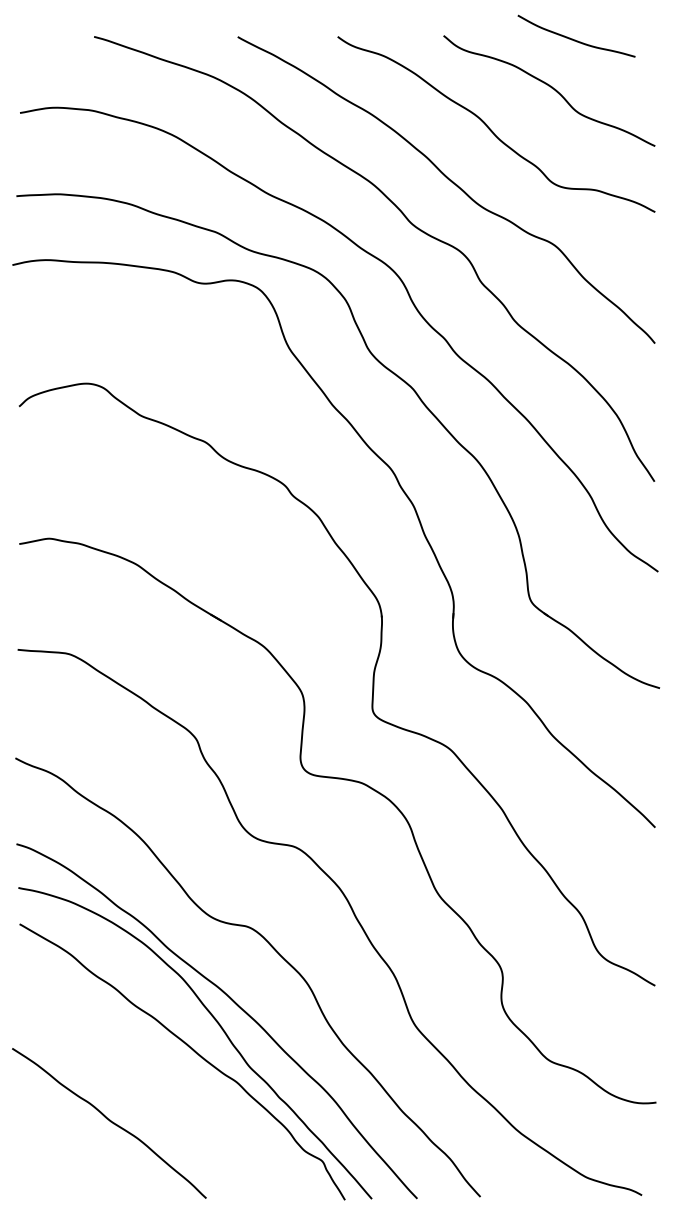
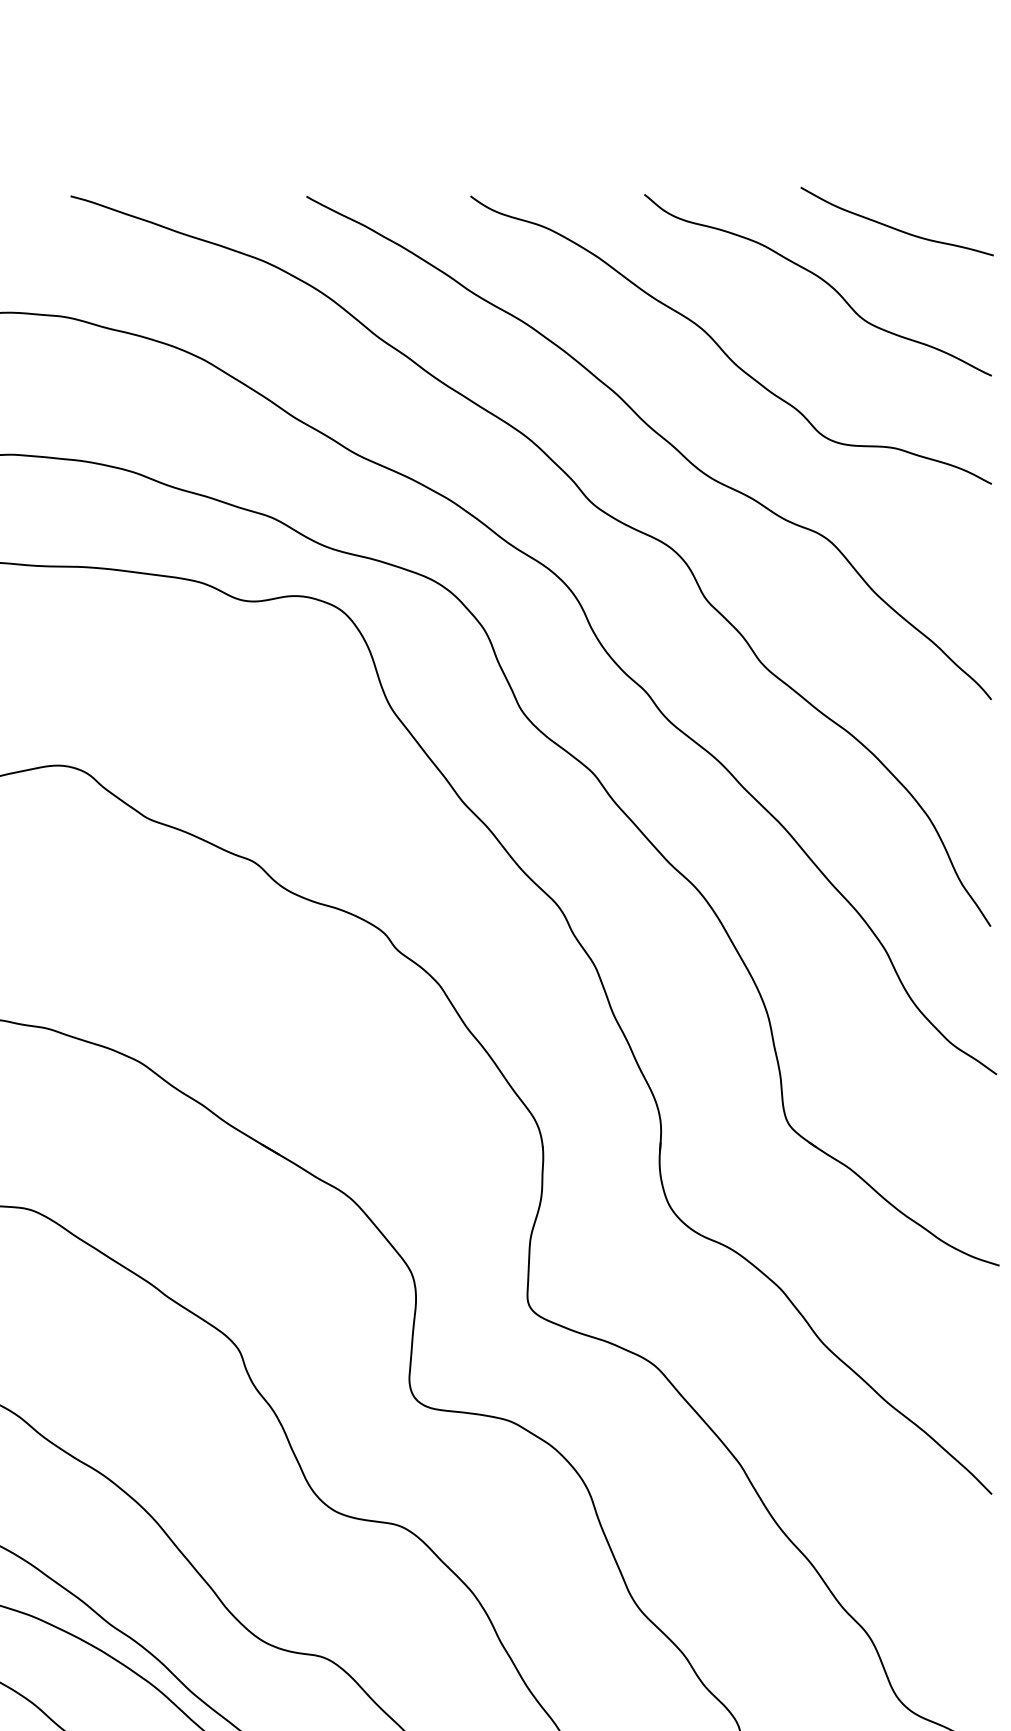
curve: (575, 39) -> (895, 226), moved

